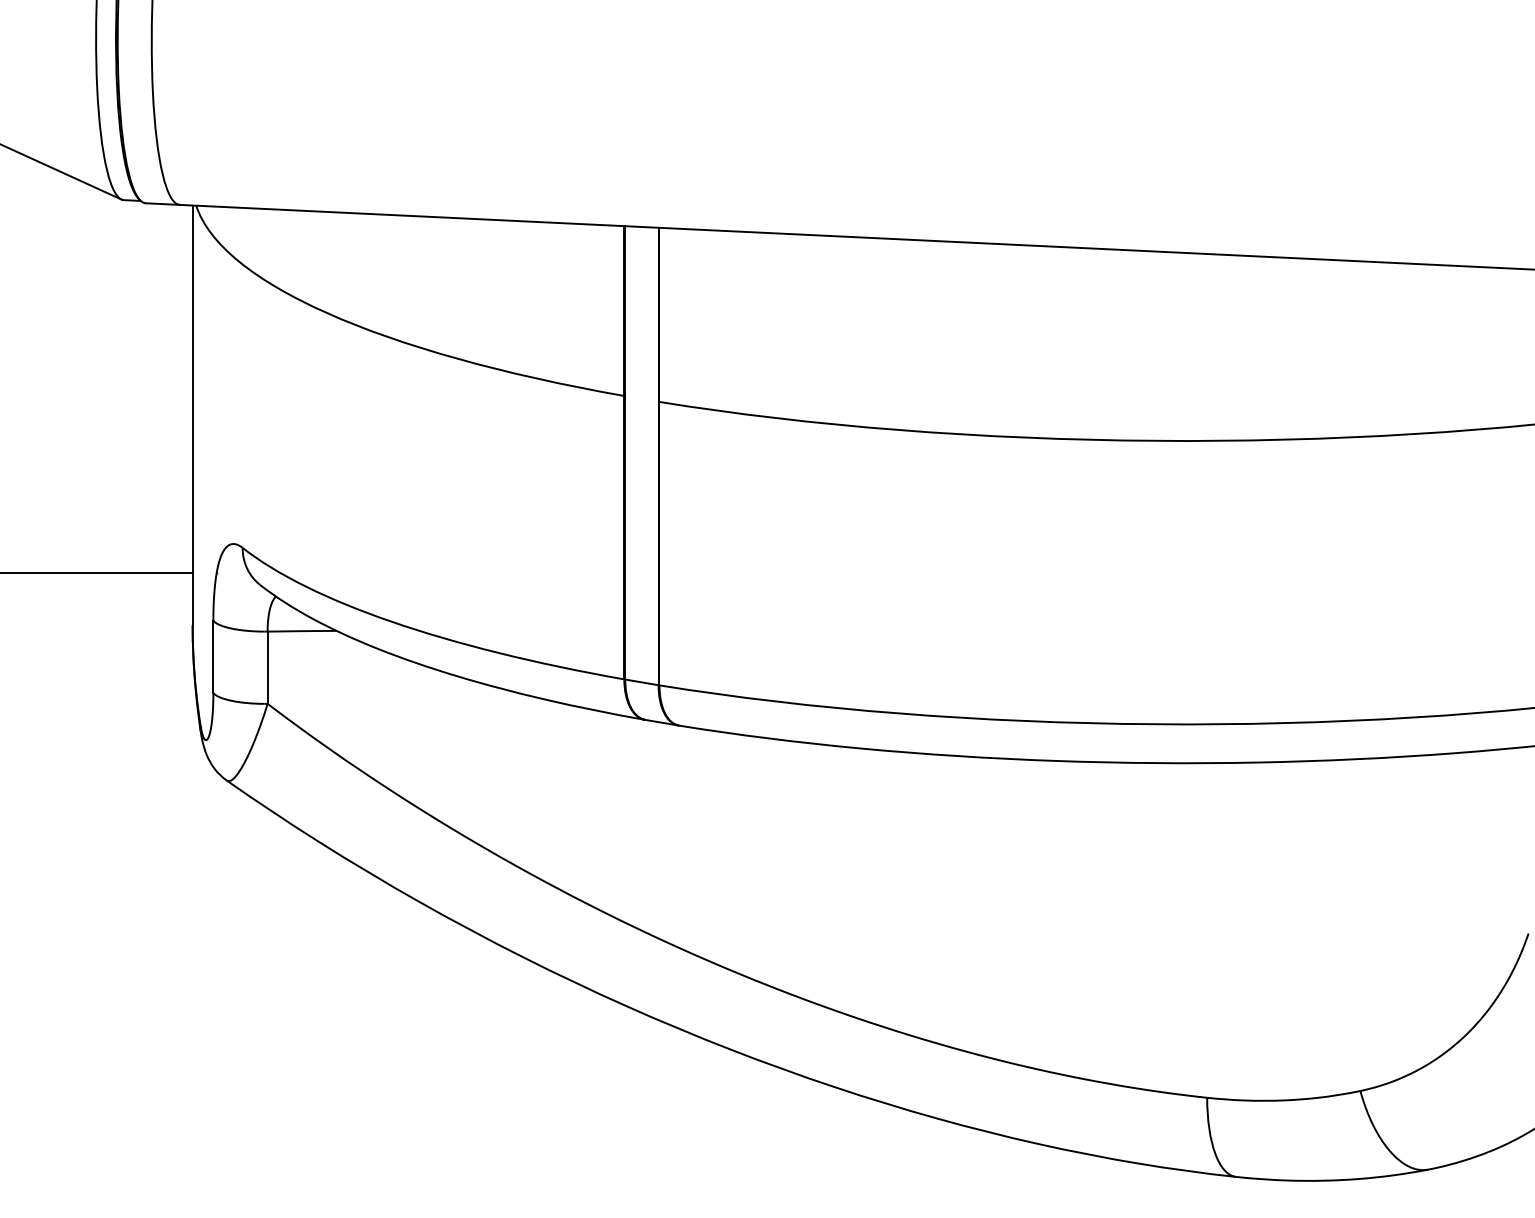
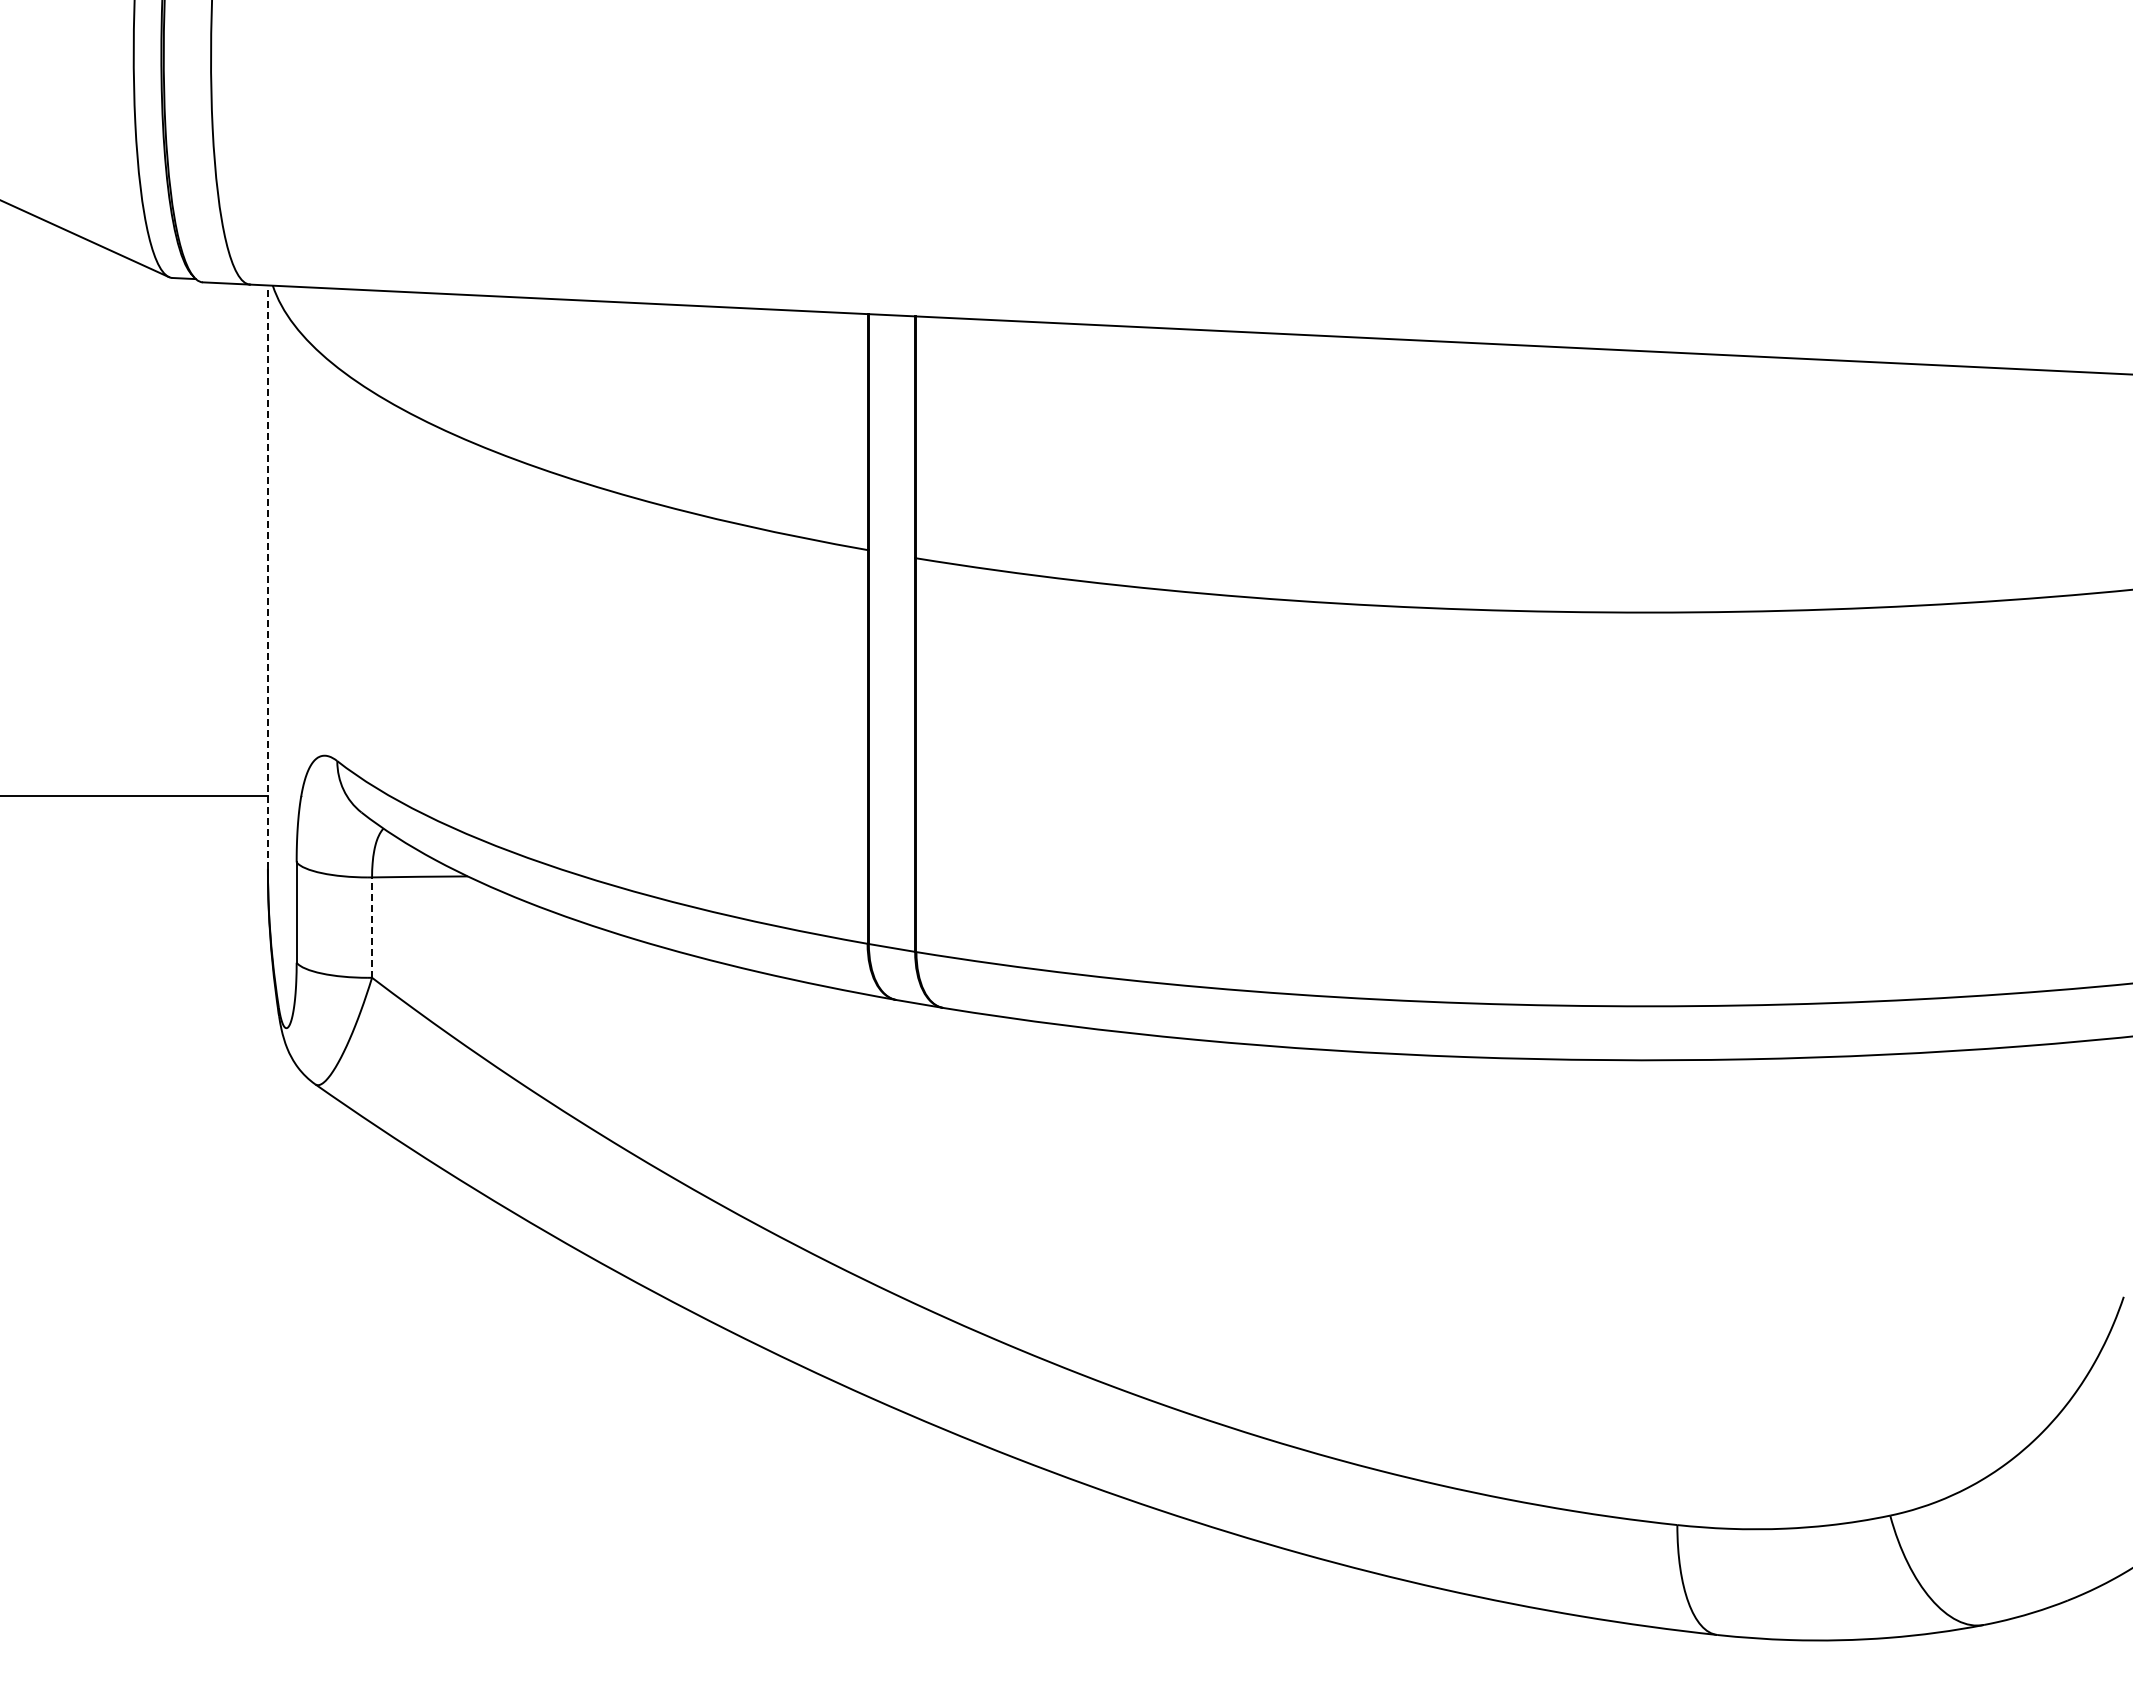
line: (192, 415) -> (267, 577), solid -> dashed
line: (267, 667) -> (372, 927), solid -> dashed

